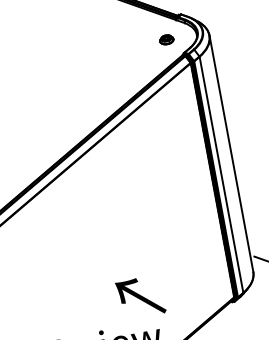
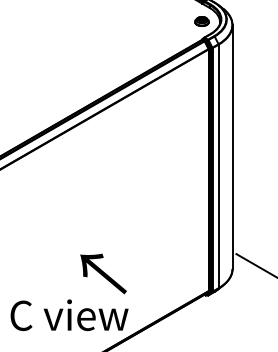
part: (166, 39) -> (201, 21), moved
text: (140, 297) -> (103, 273), moved

